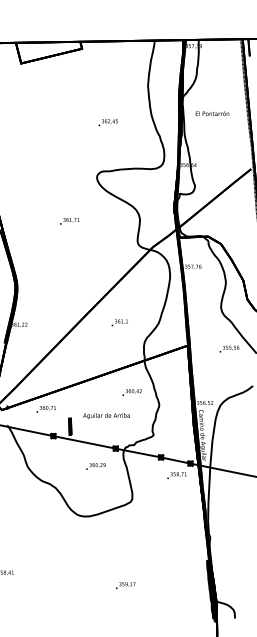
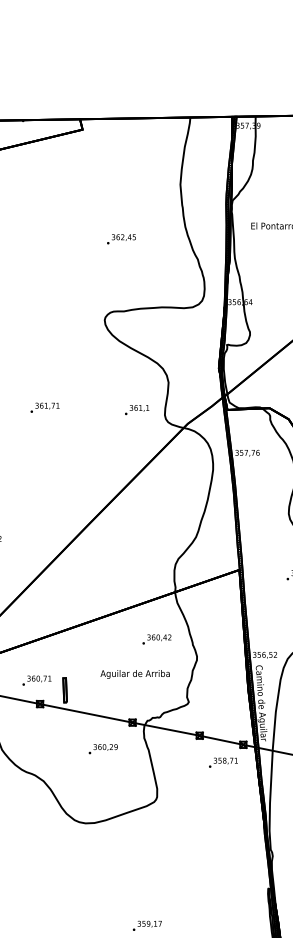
text: (69, 221) -> (44, 408), moved
text: (119, 322) -> (136, 409), moved
text: (45, 409) -> (35, 680), moved
text: (106, 415) -> (135, 673), moved

